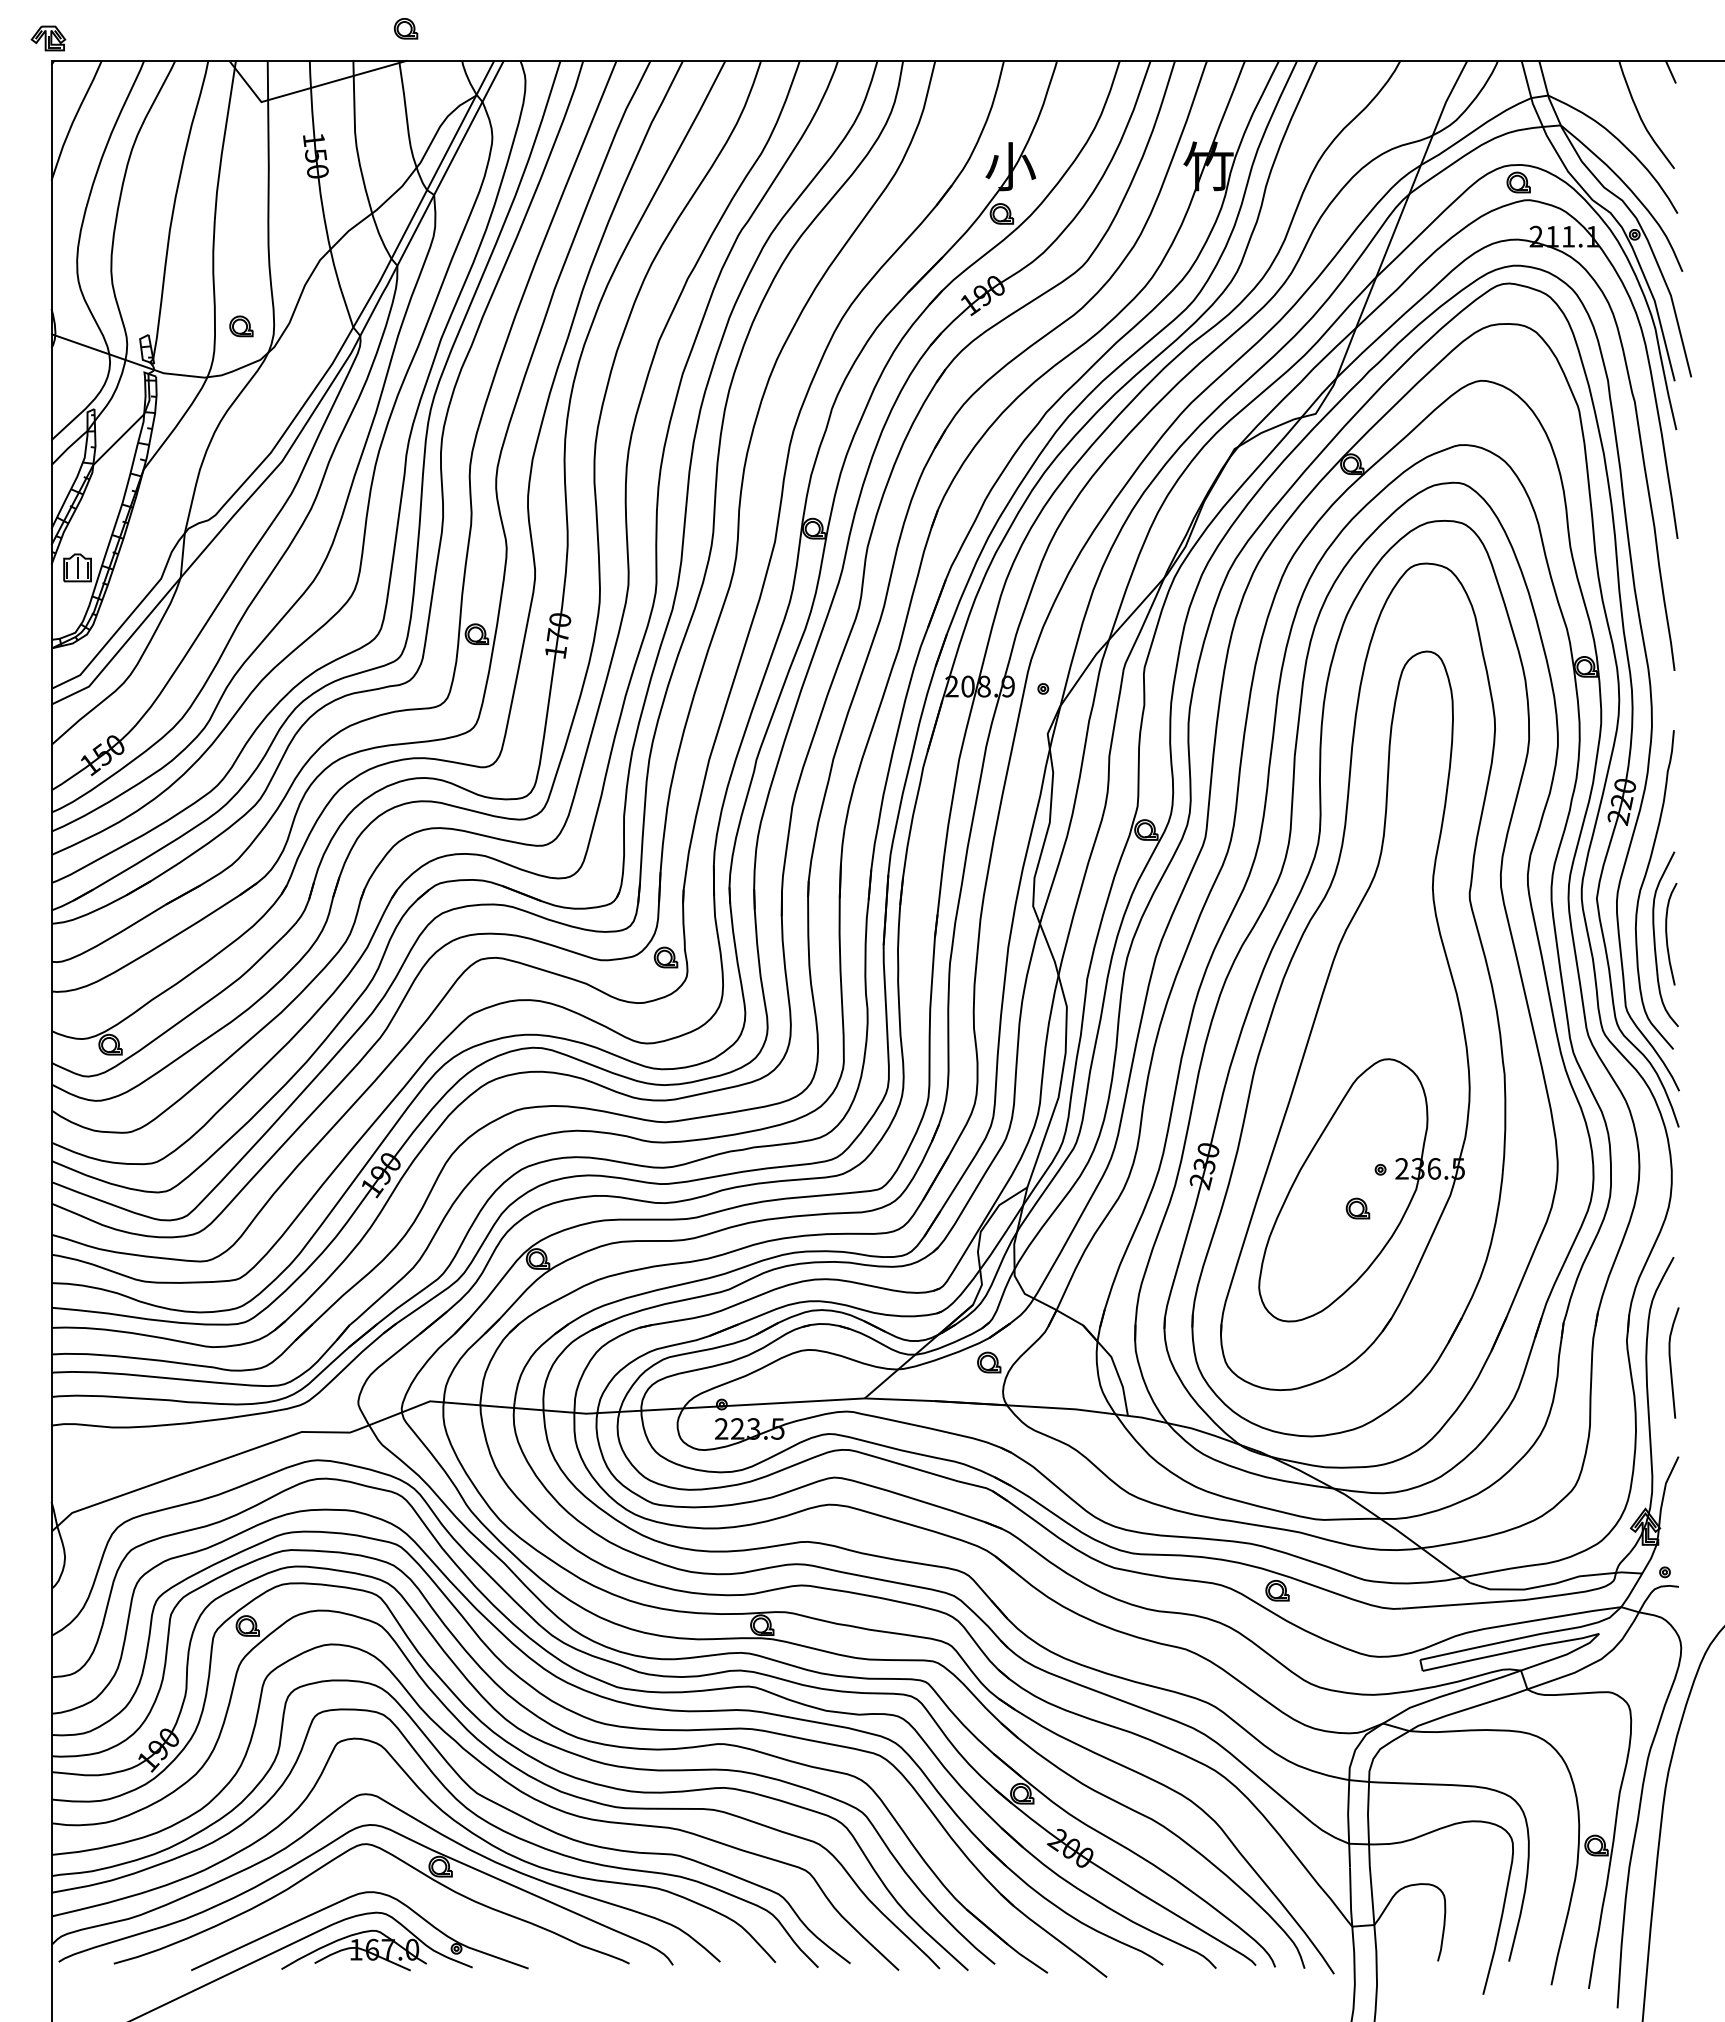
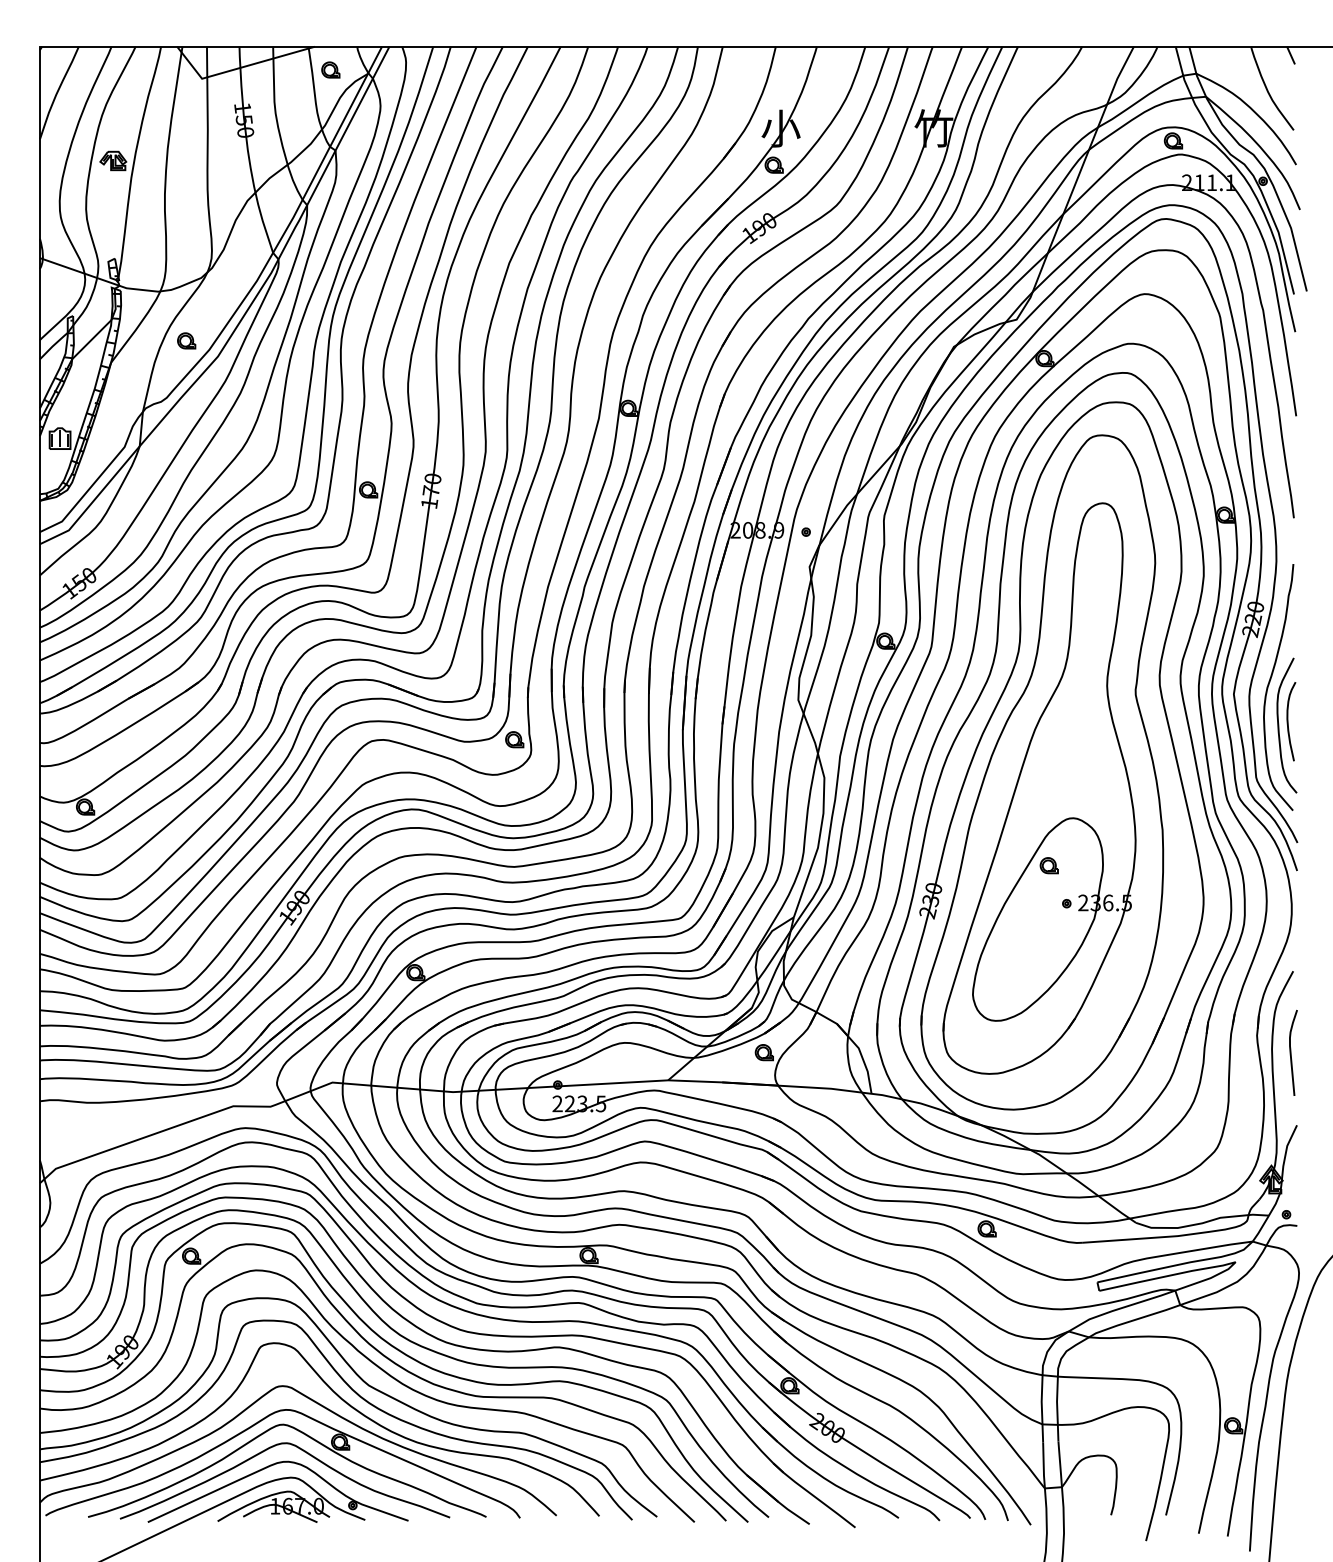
part: (405, 28) -> (330, 69), moved
part: (48, 38) -> (113, 160), moved
part: (241, 326) -> (186, 341), moved
part: (1357, 1208) -> (1048, 865), moved
curve: (393, 1879) -> (304, 1452), added

